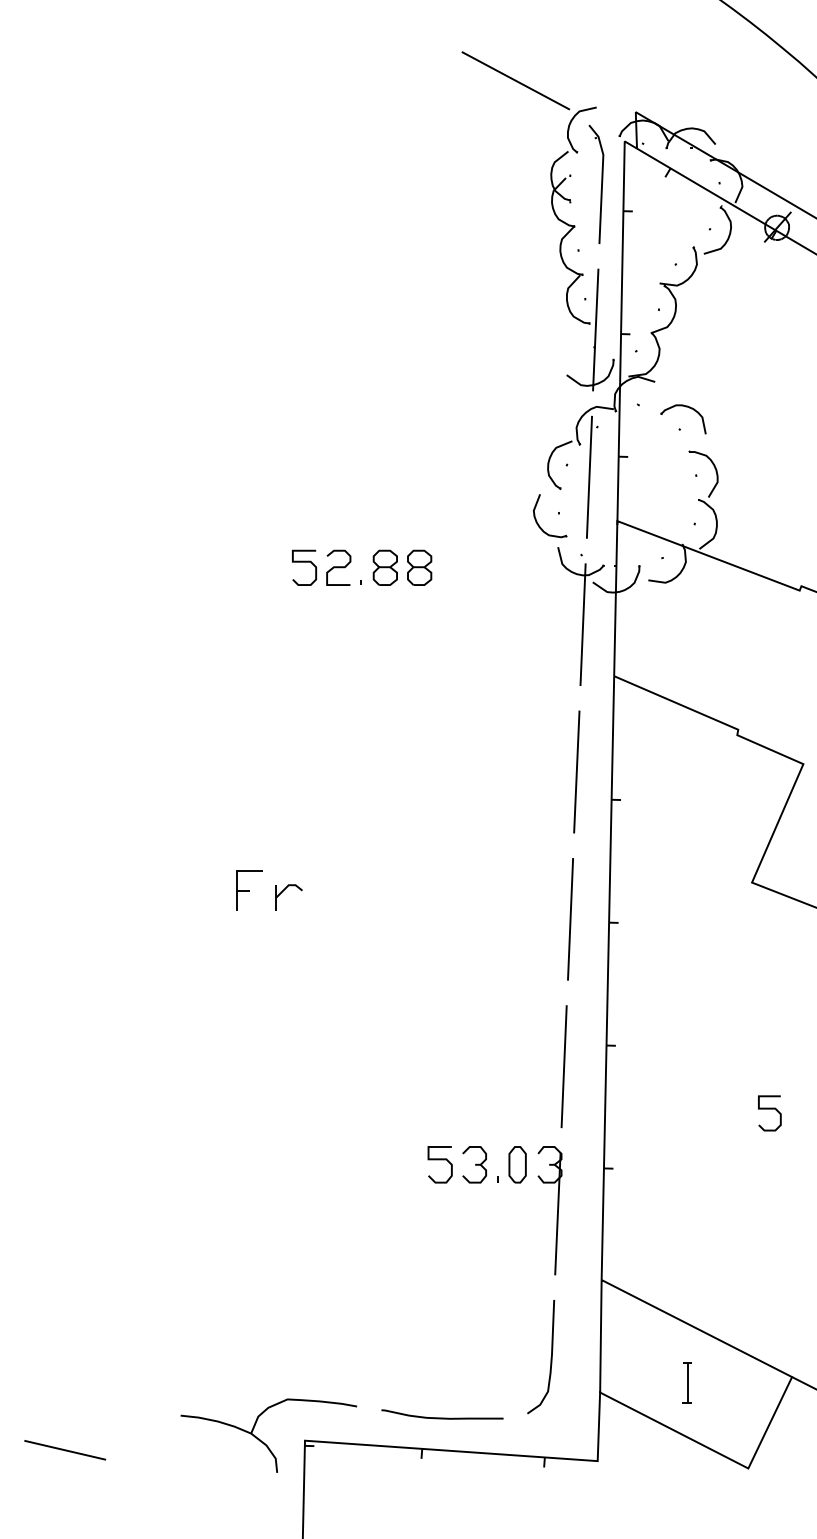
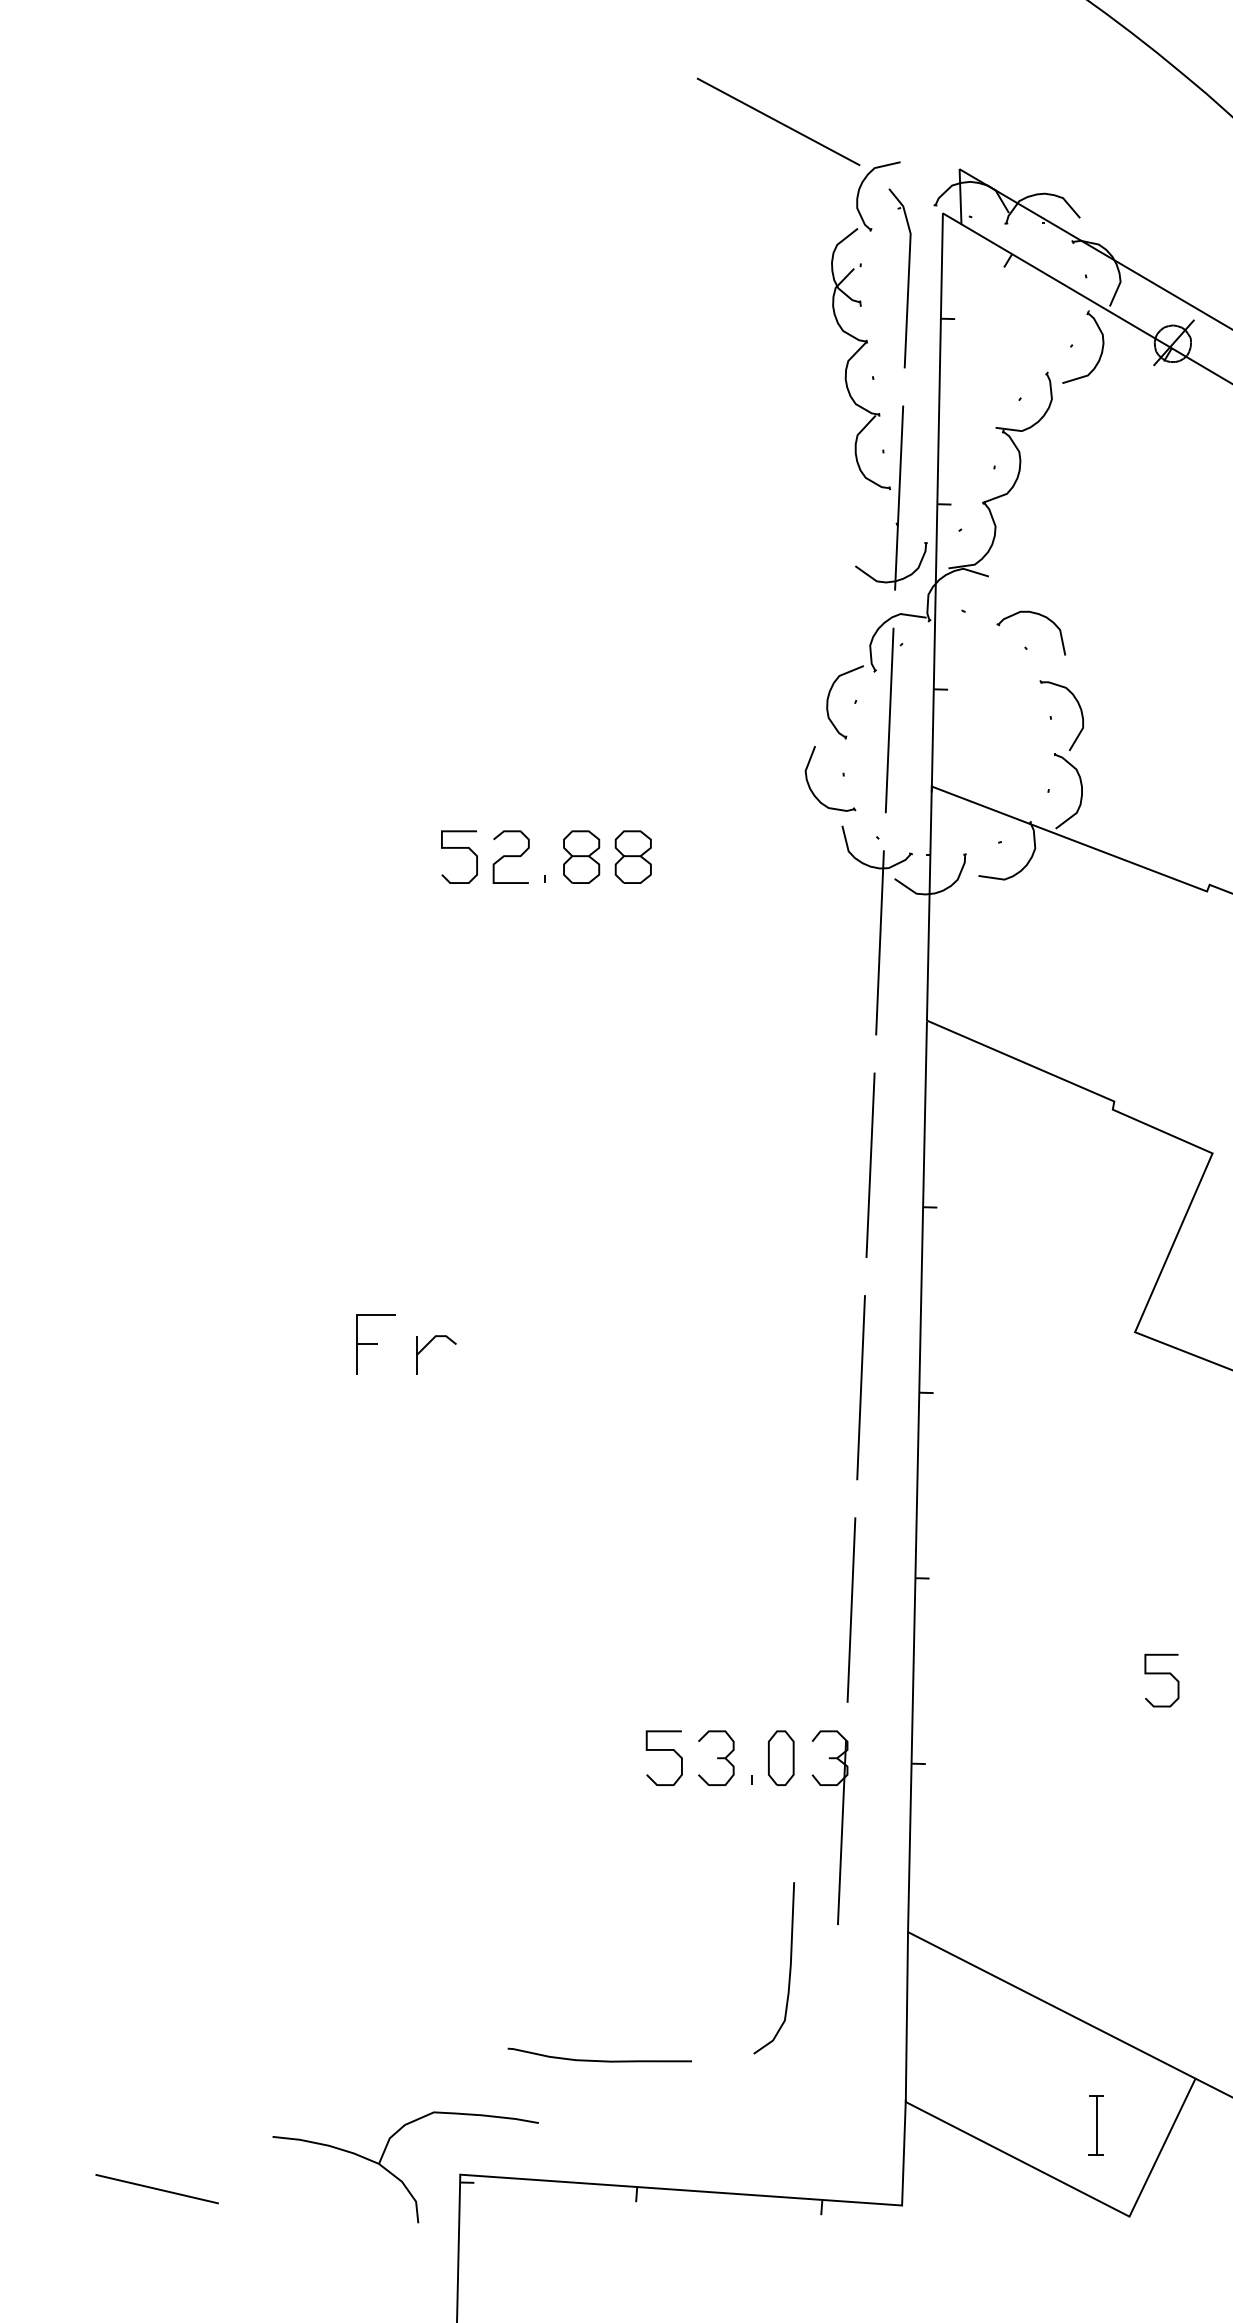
curve: (550, 1357) -> (788, 1969), moved
part: (686, 1382) -> (1095, 2124), moved
curve: (442, 1417) -> (599, 2059), moved
line: (65, 1450) -> (157, 2189), moved

